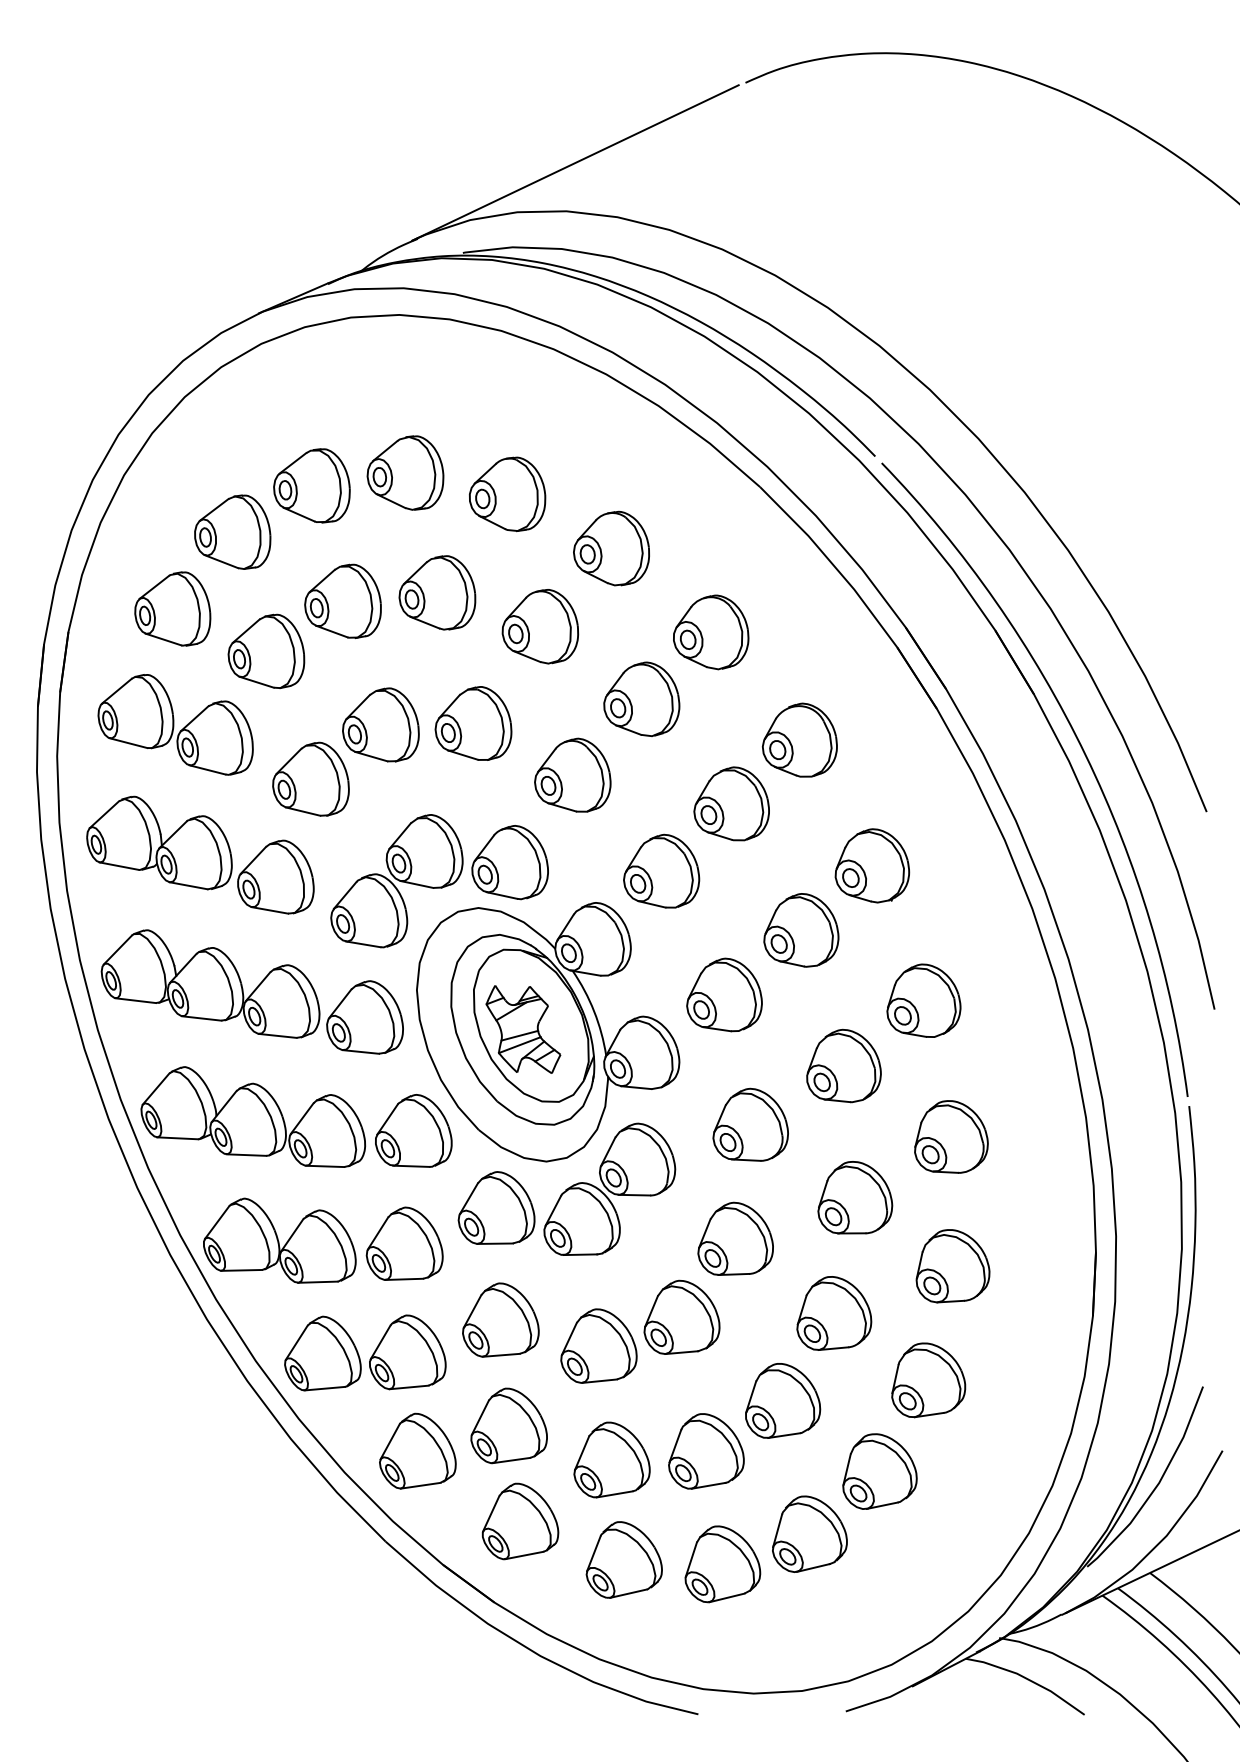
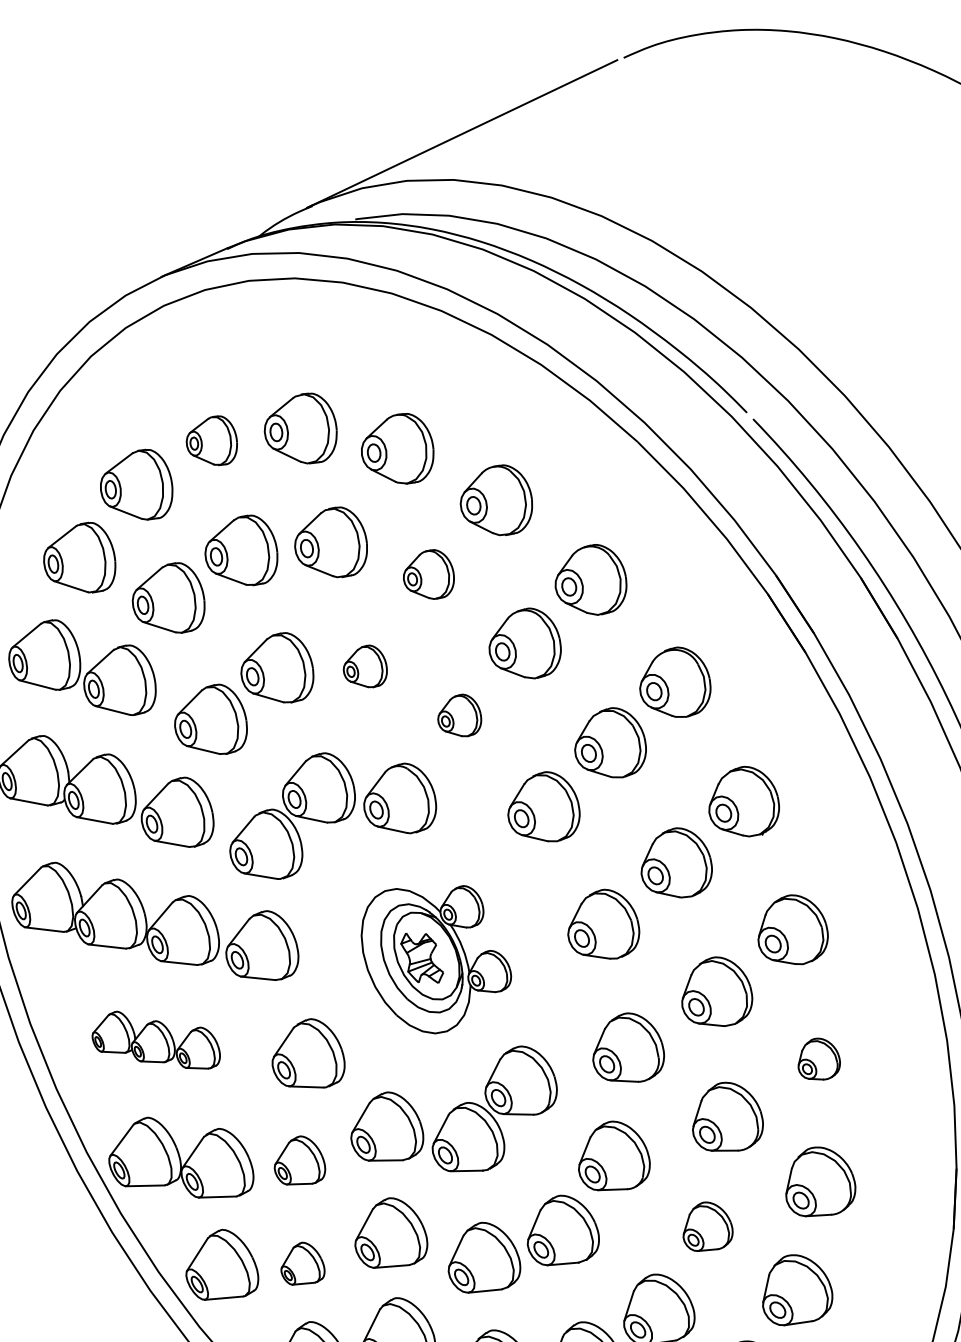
part: (311, 485) -> (211, 440), size x0.7
part: (540, 626) -> (428, 574), size x0.7
part: (473, 723) -> (365, 666), size x0.6
part: (572, 774) -> (459, 714), size x0.6
part: (548, 1032) -> (436, 959), size x0.6
part: (253, 1116) -> (156, 1039), size x0.6
part: (951, 1136) -> (819, 1058), size x0.6
part: (404, 1243) -> (299, 1160), size x0.7
part: (834, 1313) -> (708, 1226), size x0.7
part: (407, 1352) -> (302, 1263), size x0.6

